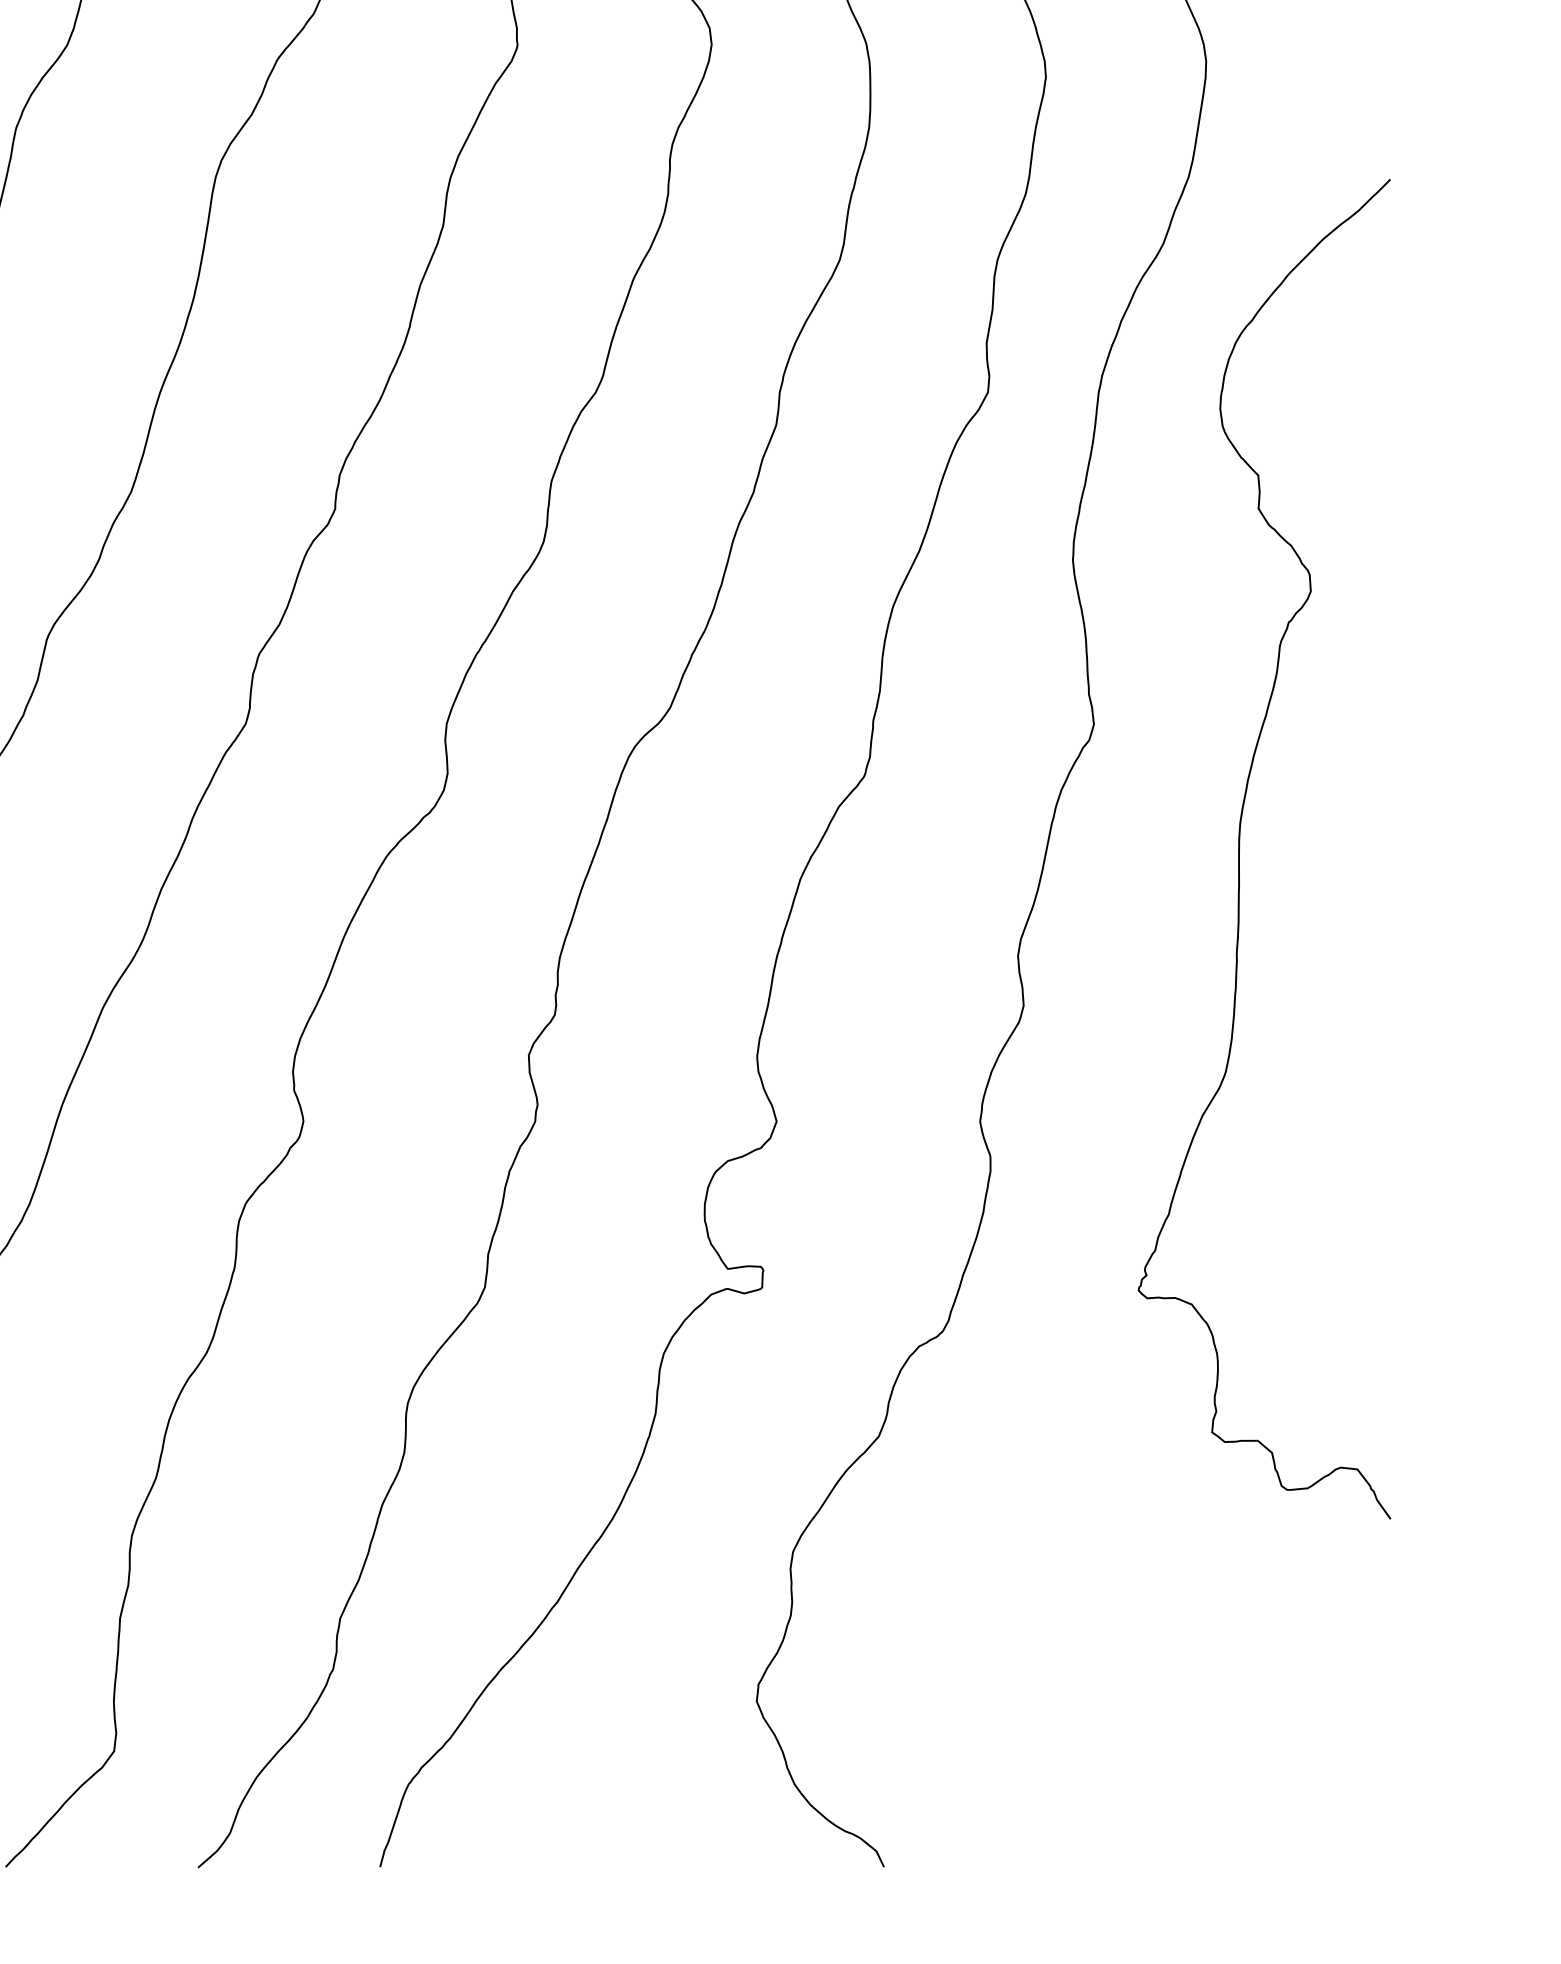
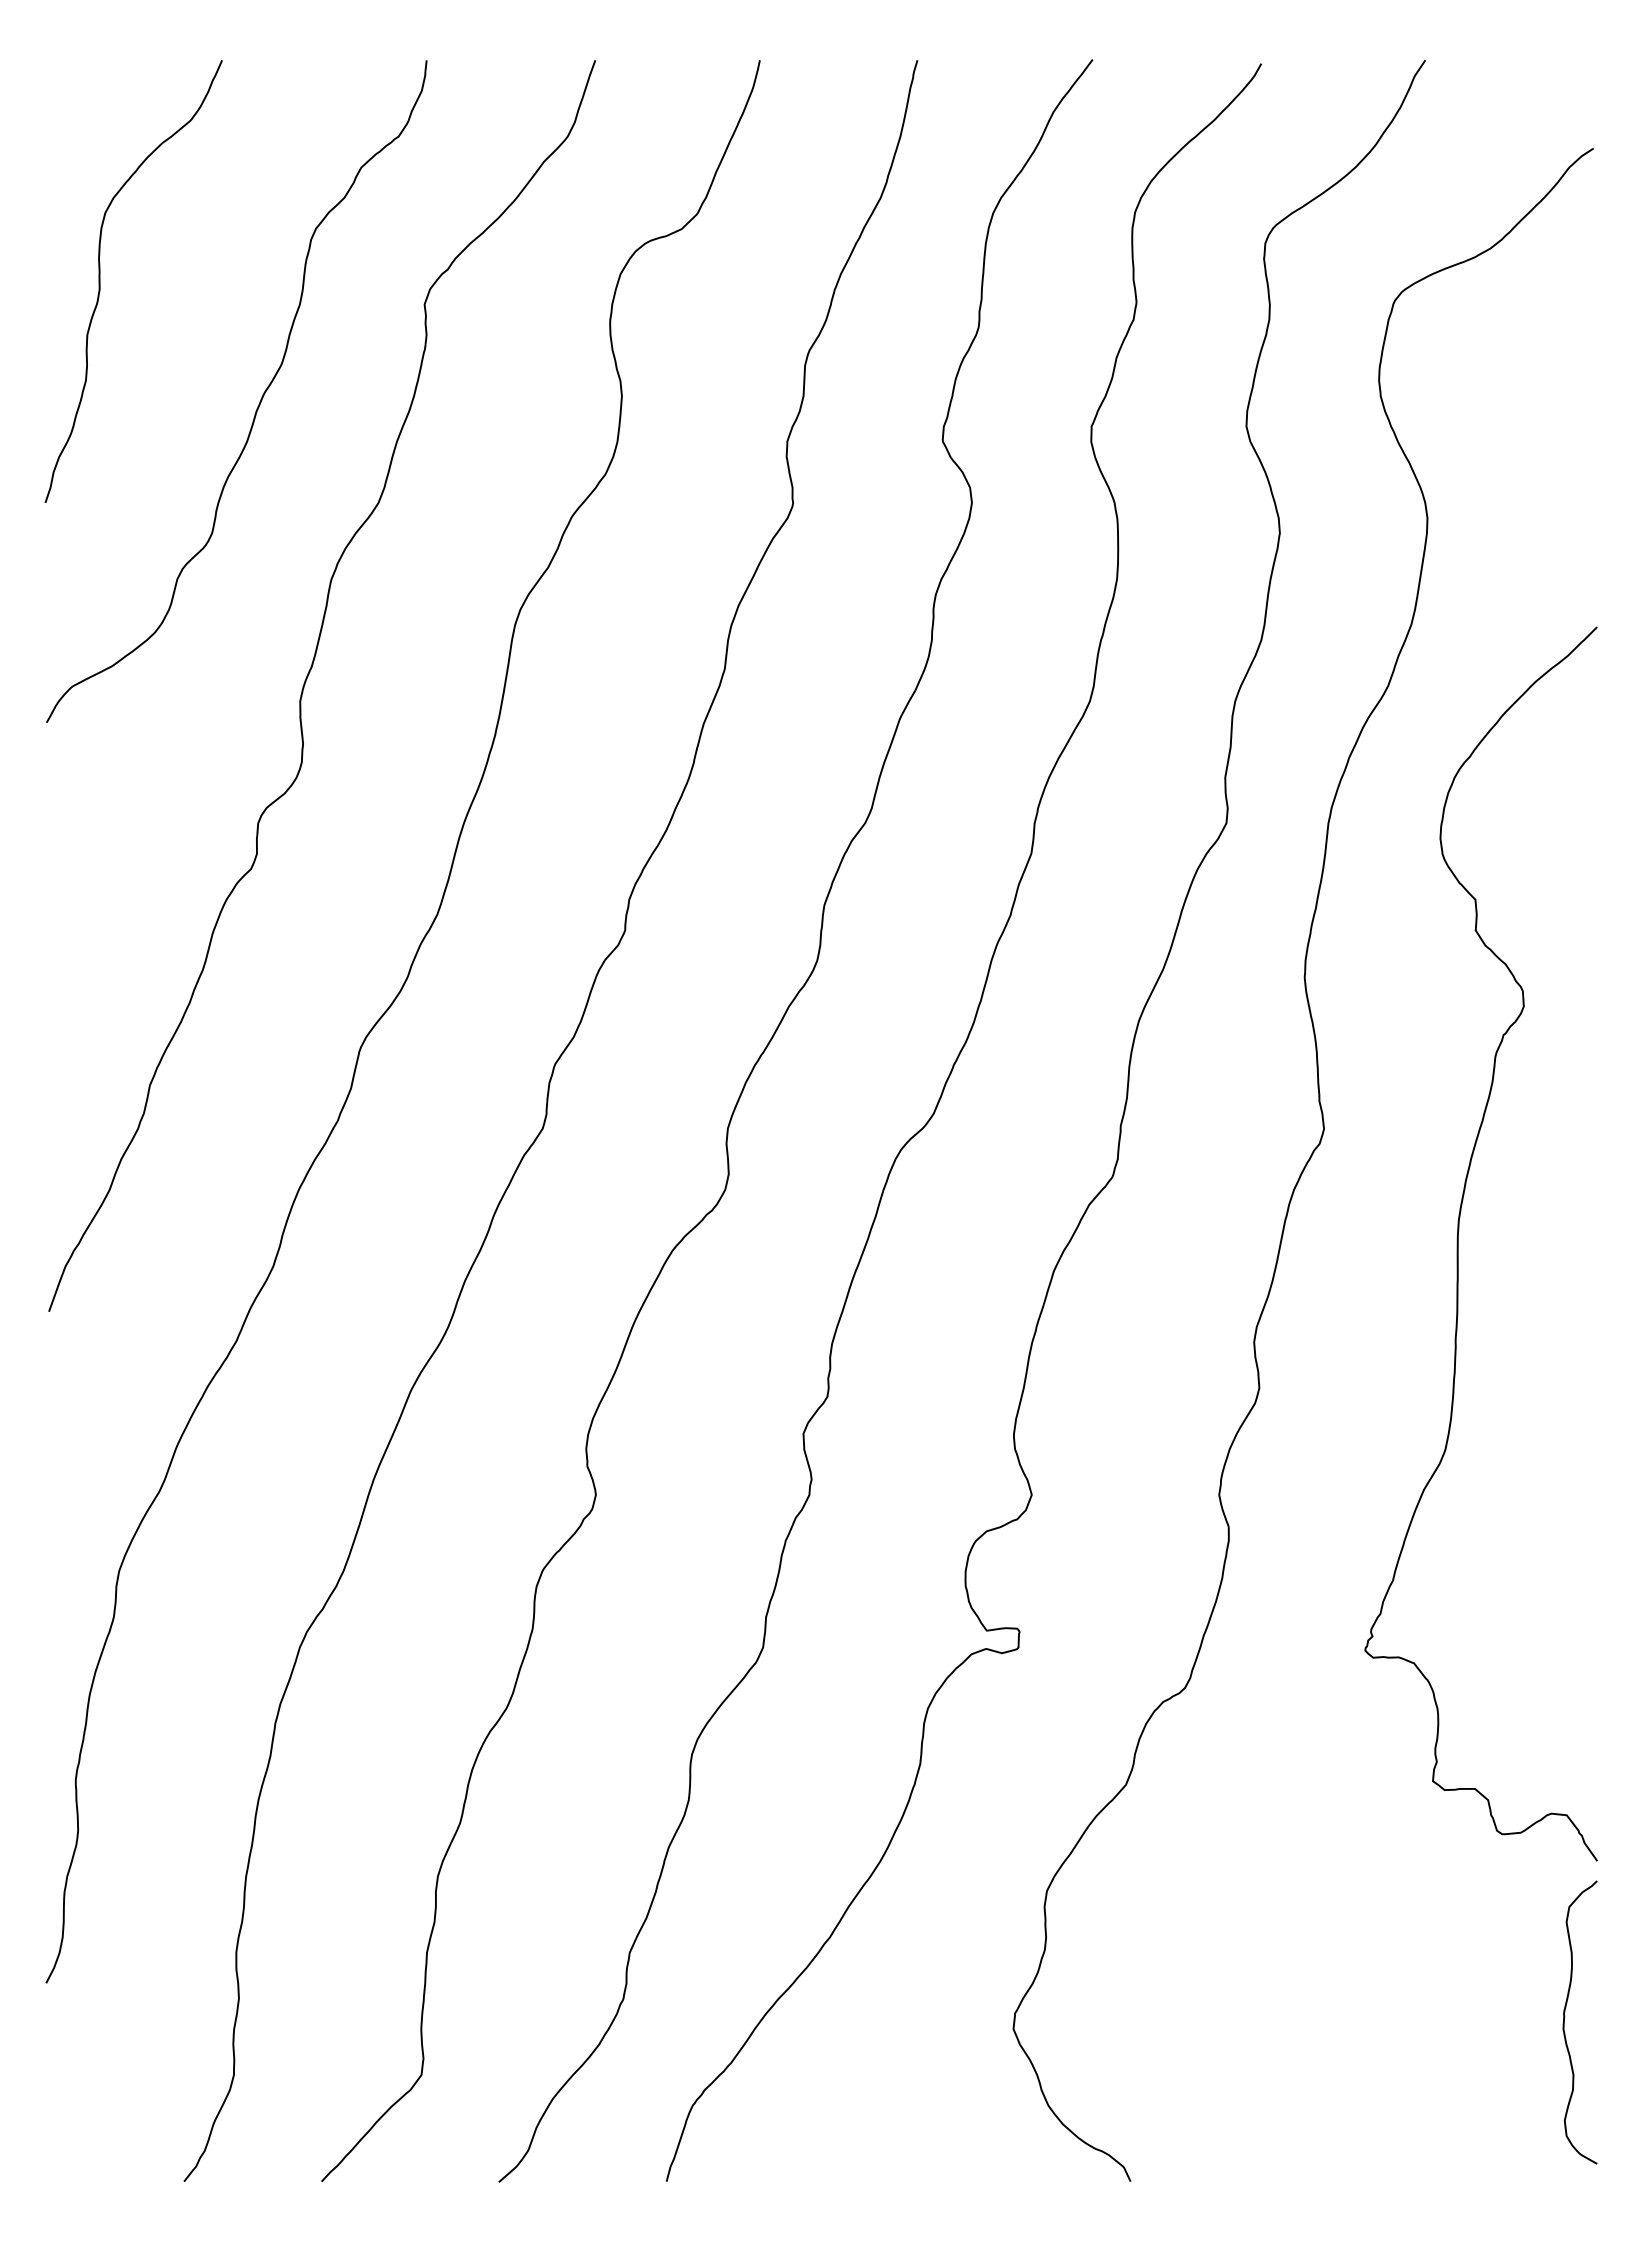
curve: (1356, 1688) -> (1565, 2017), added

